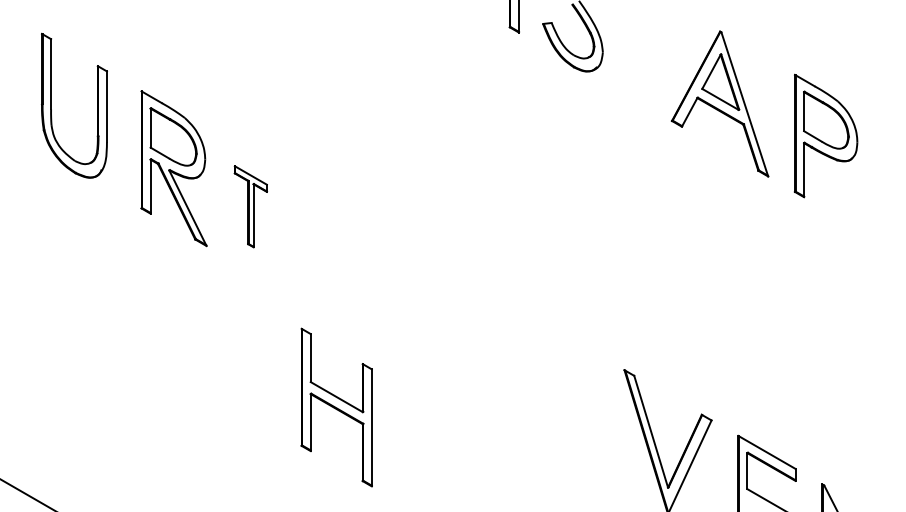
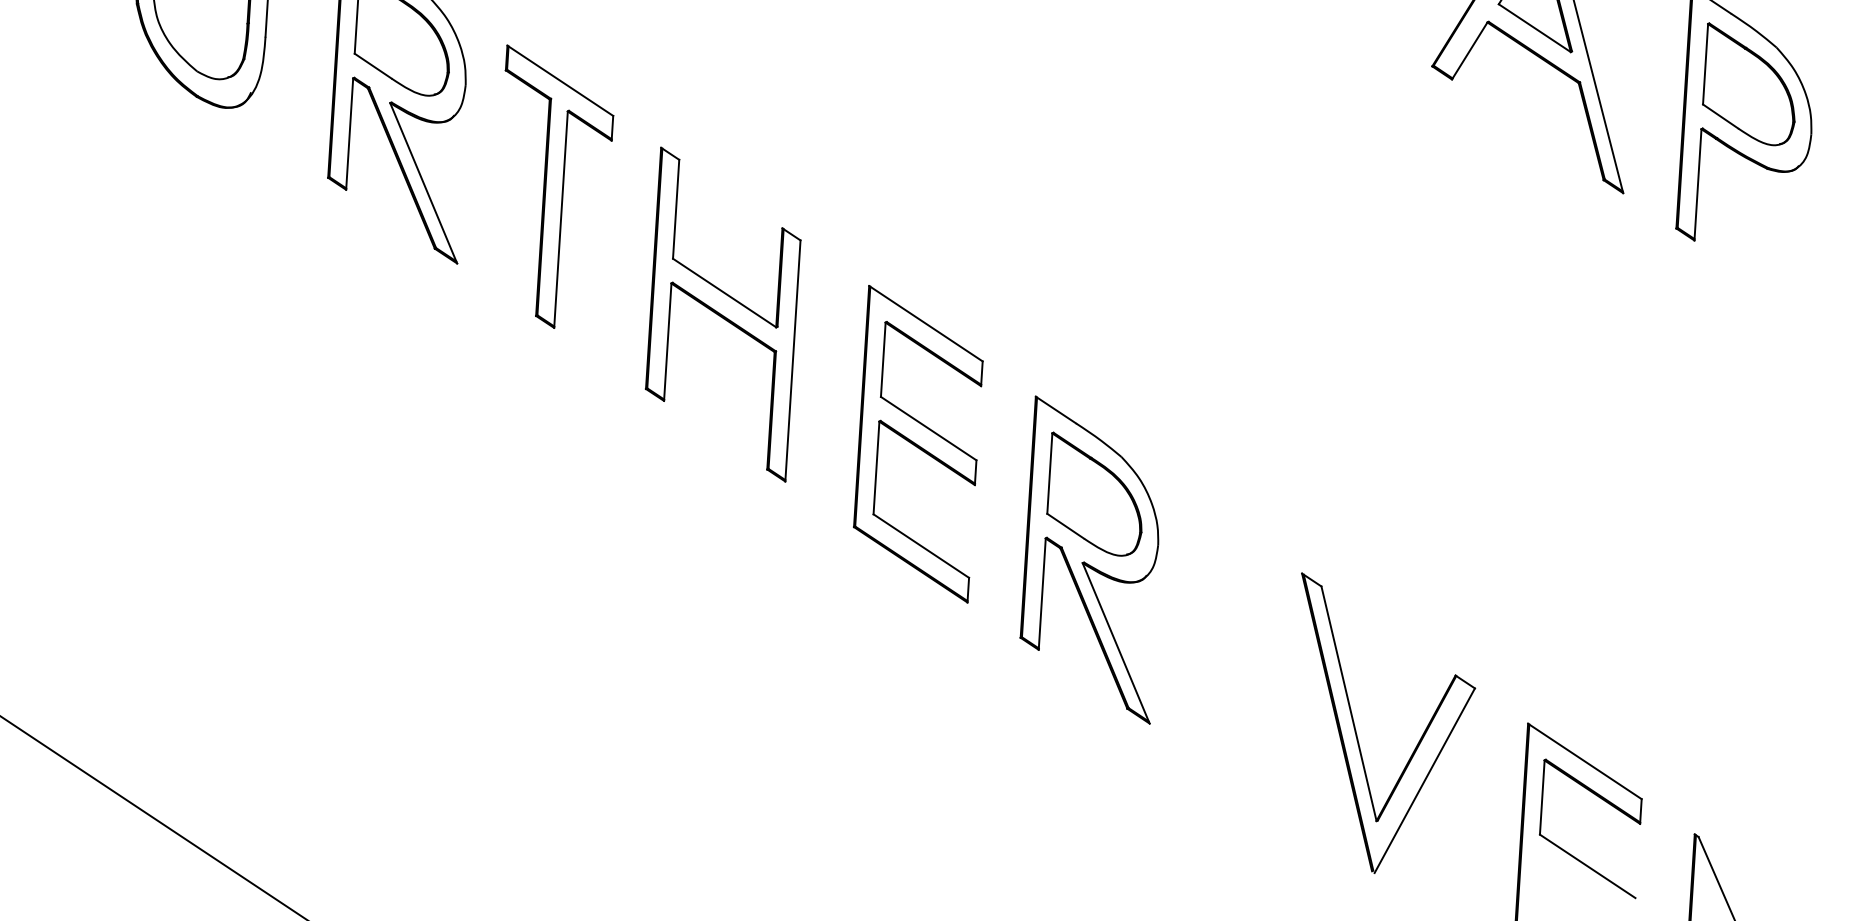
part: (250, 206) -> (552, 187), size x1.67
part: (434, 319) -> (917, 444), added
part: (522, 369) -> (1092, 558), added
part: (336, 407) -> (722, 314), moved

